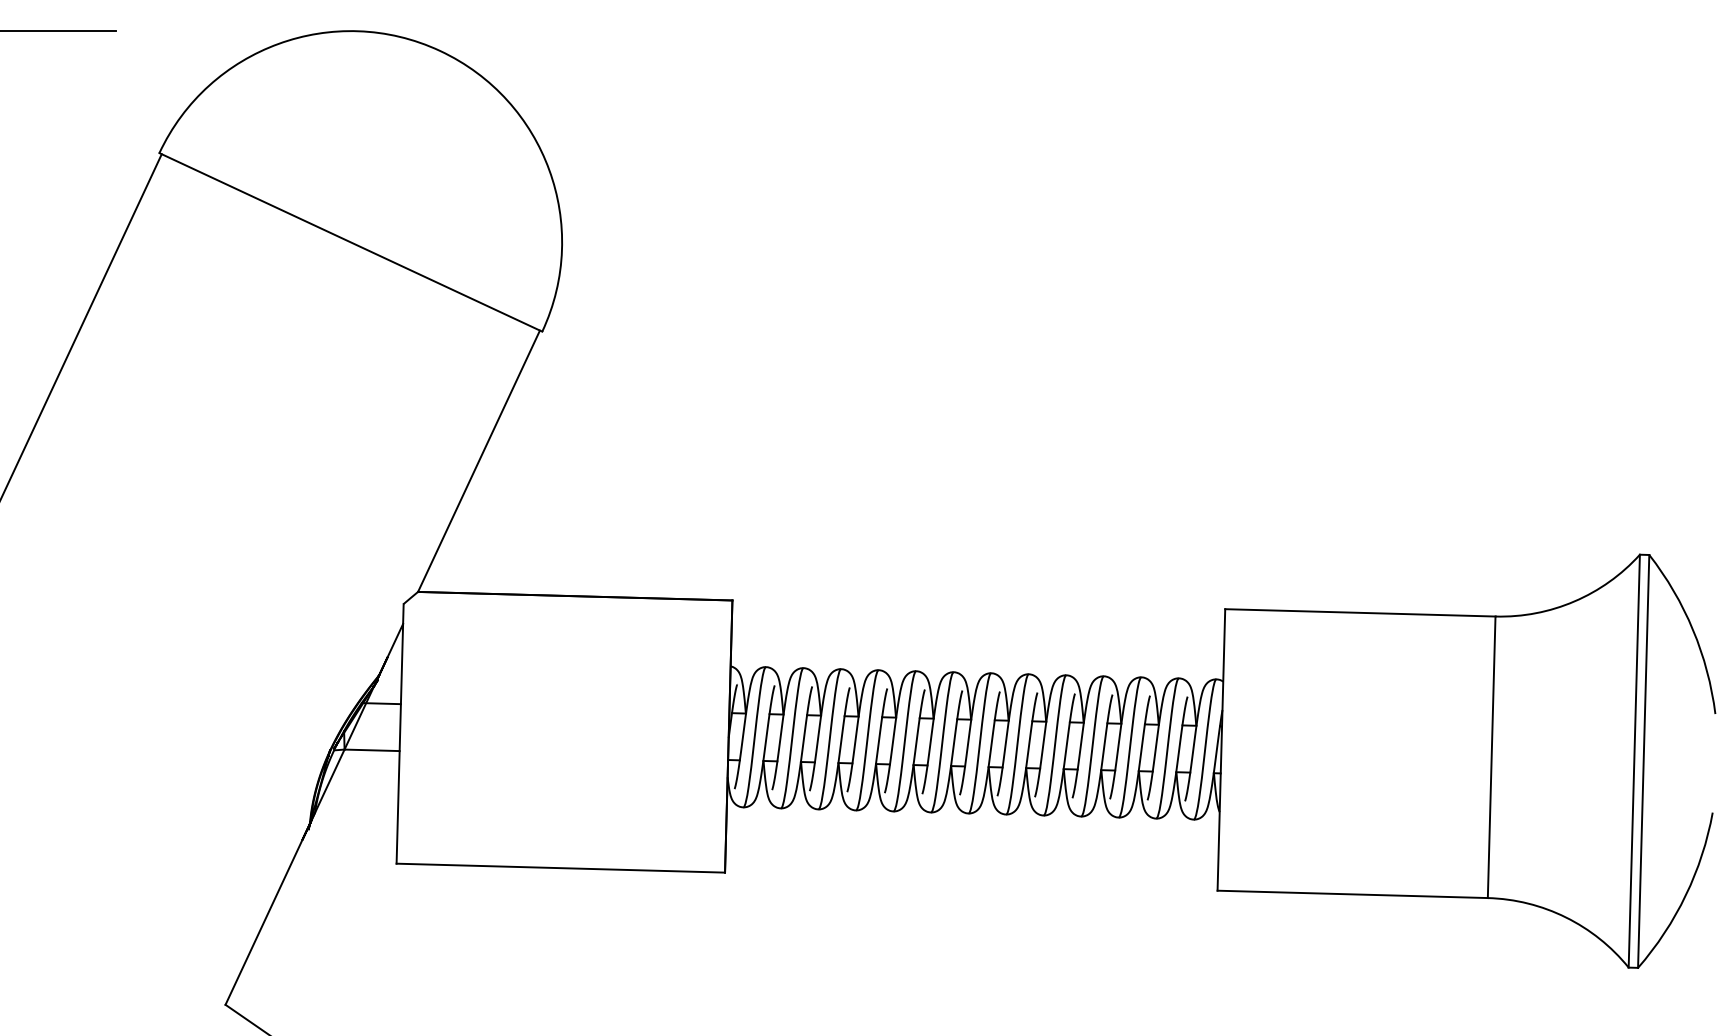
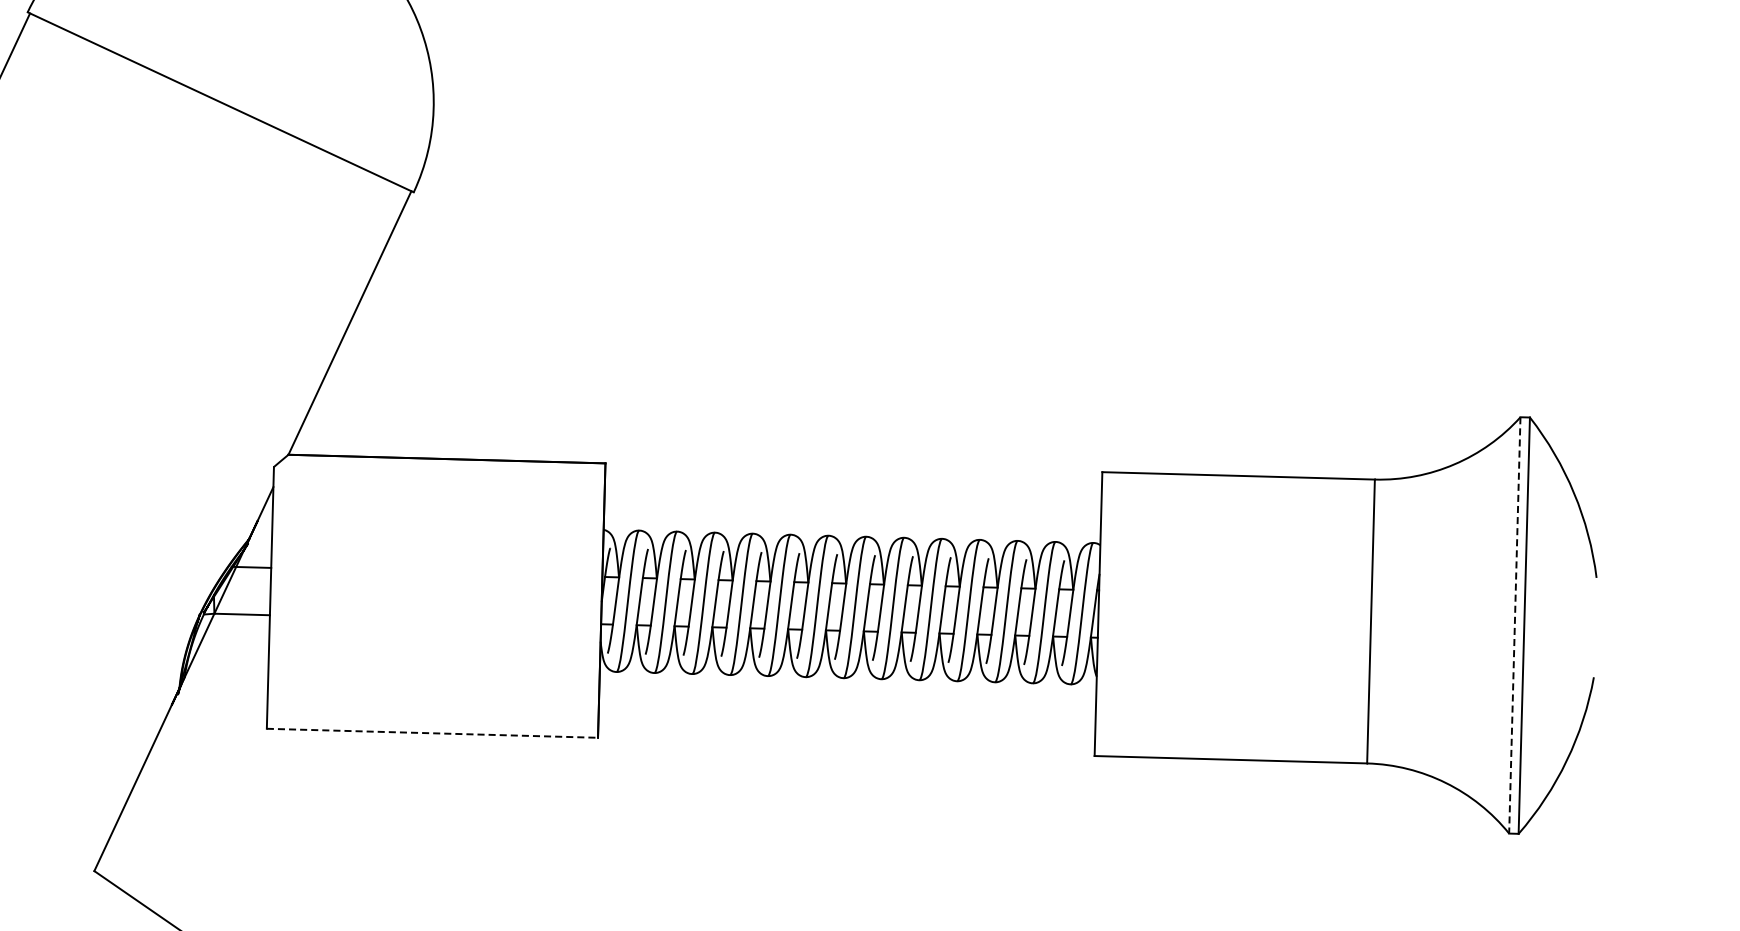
line: (1634, 761) -> (1515, 625), solid -> dashed
line: (561, 868) -> (433, 733), solid -> dashed

